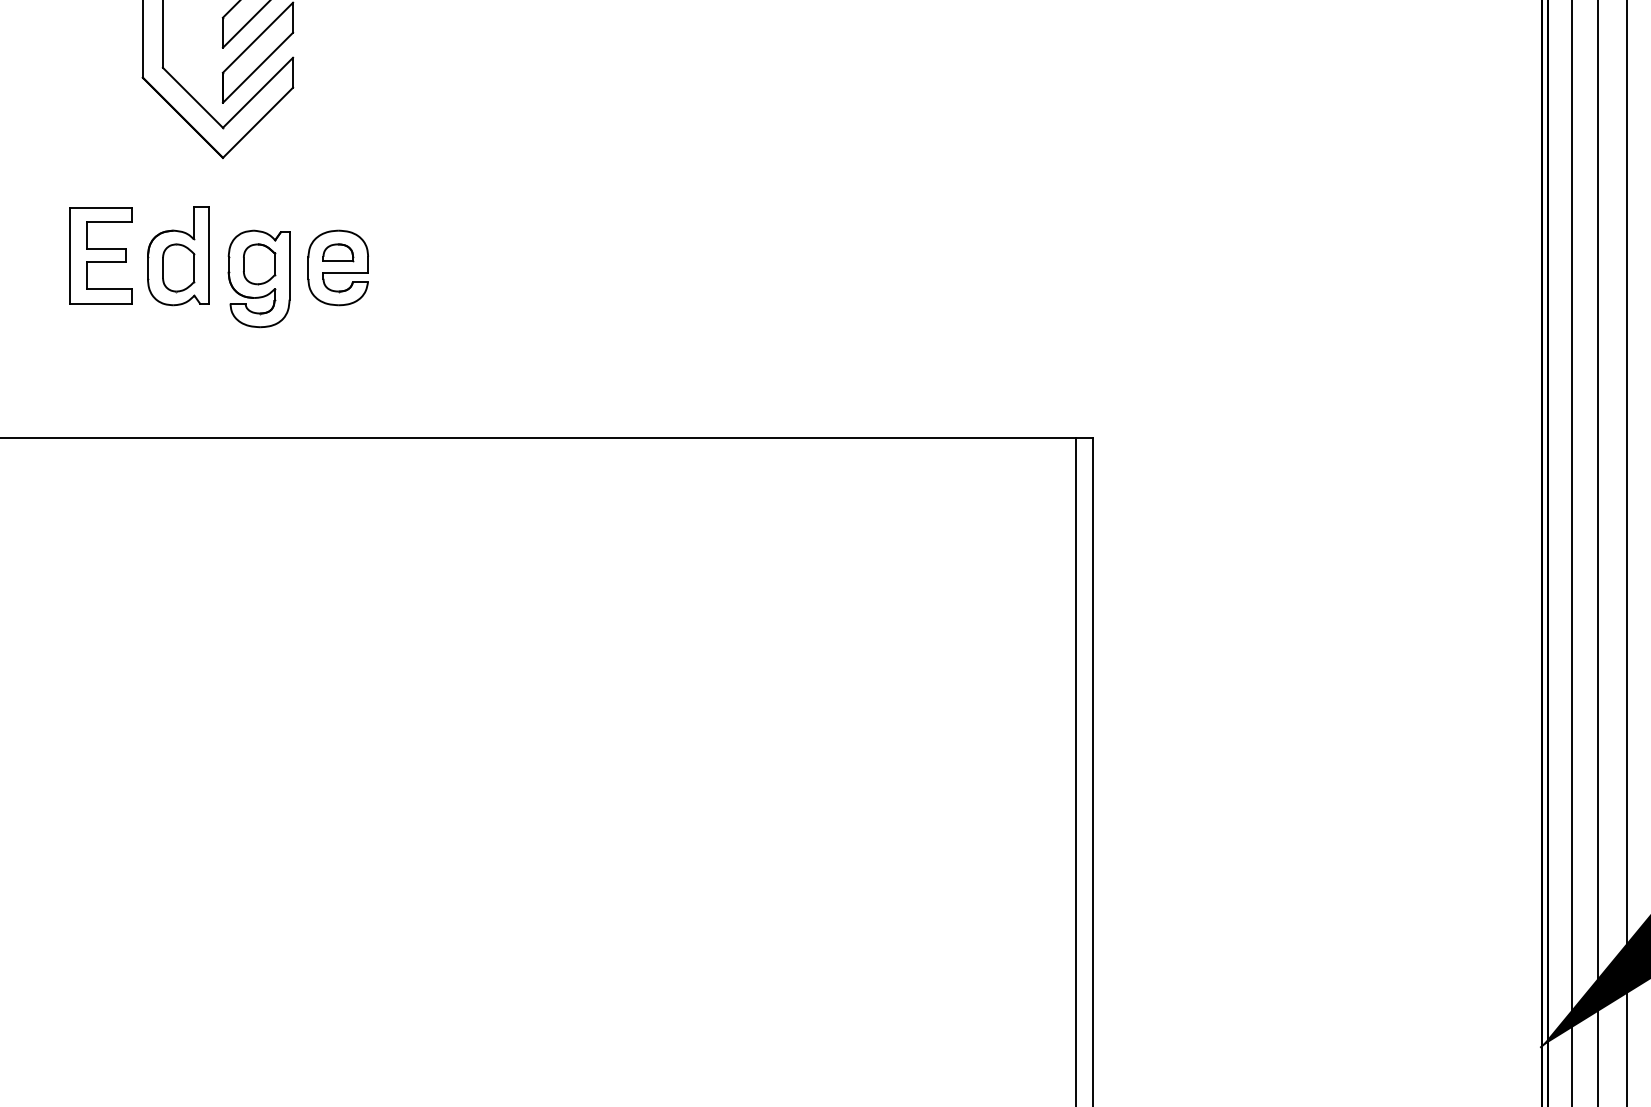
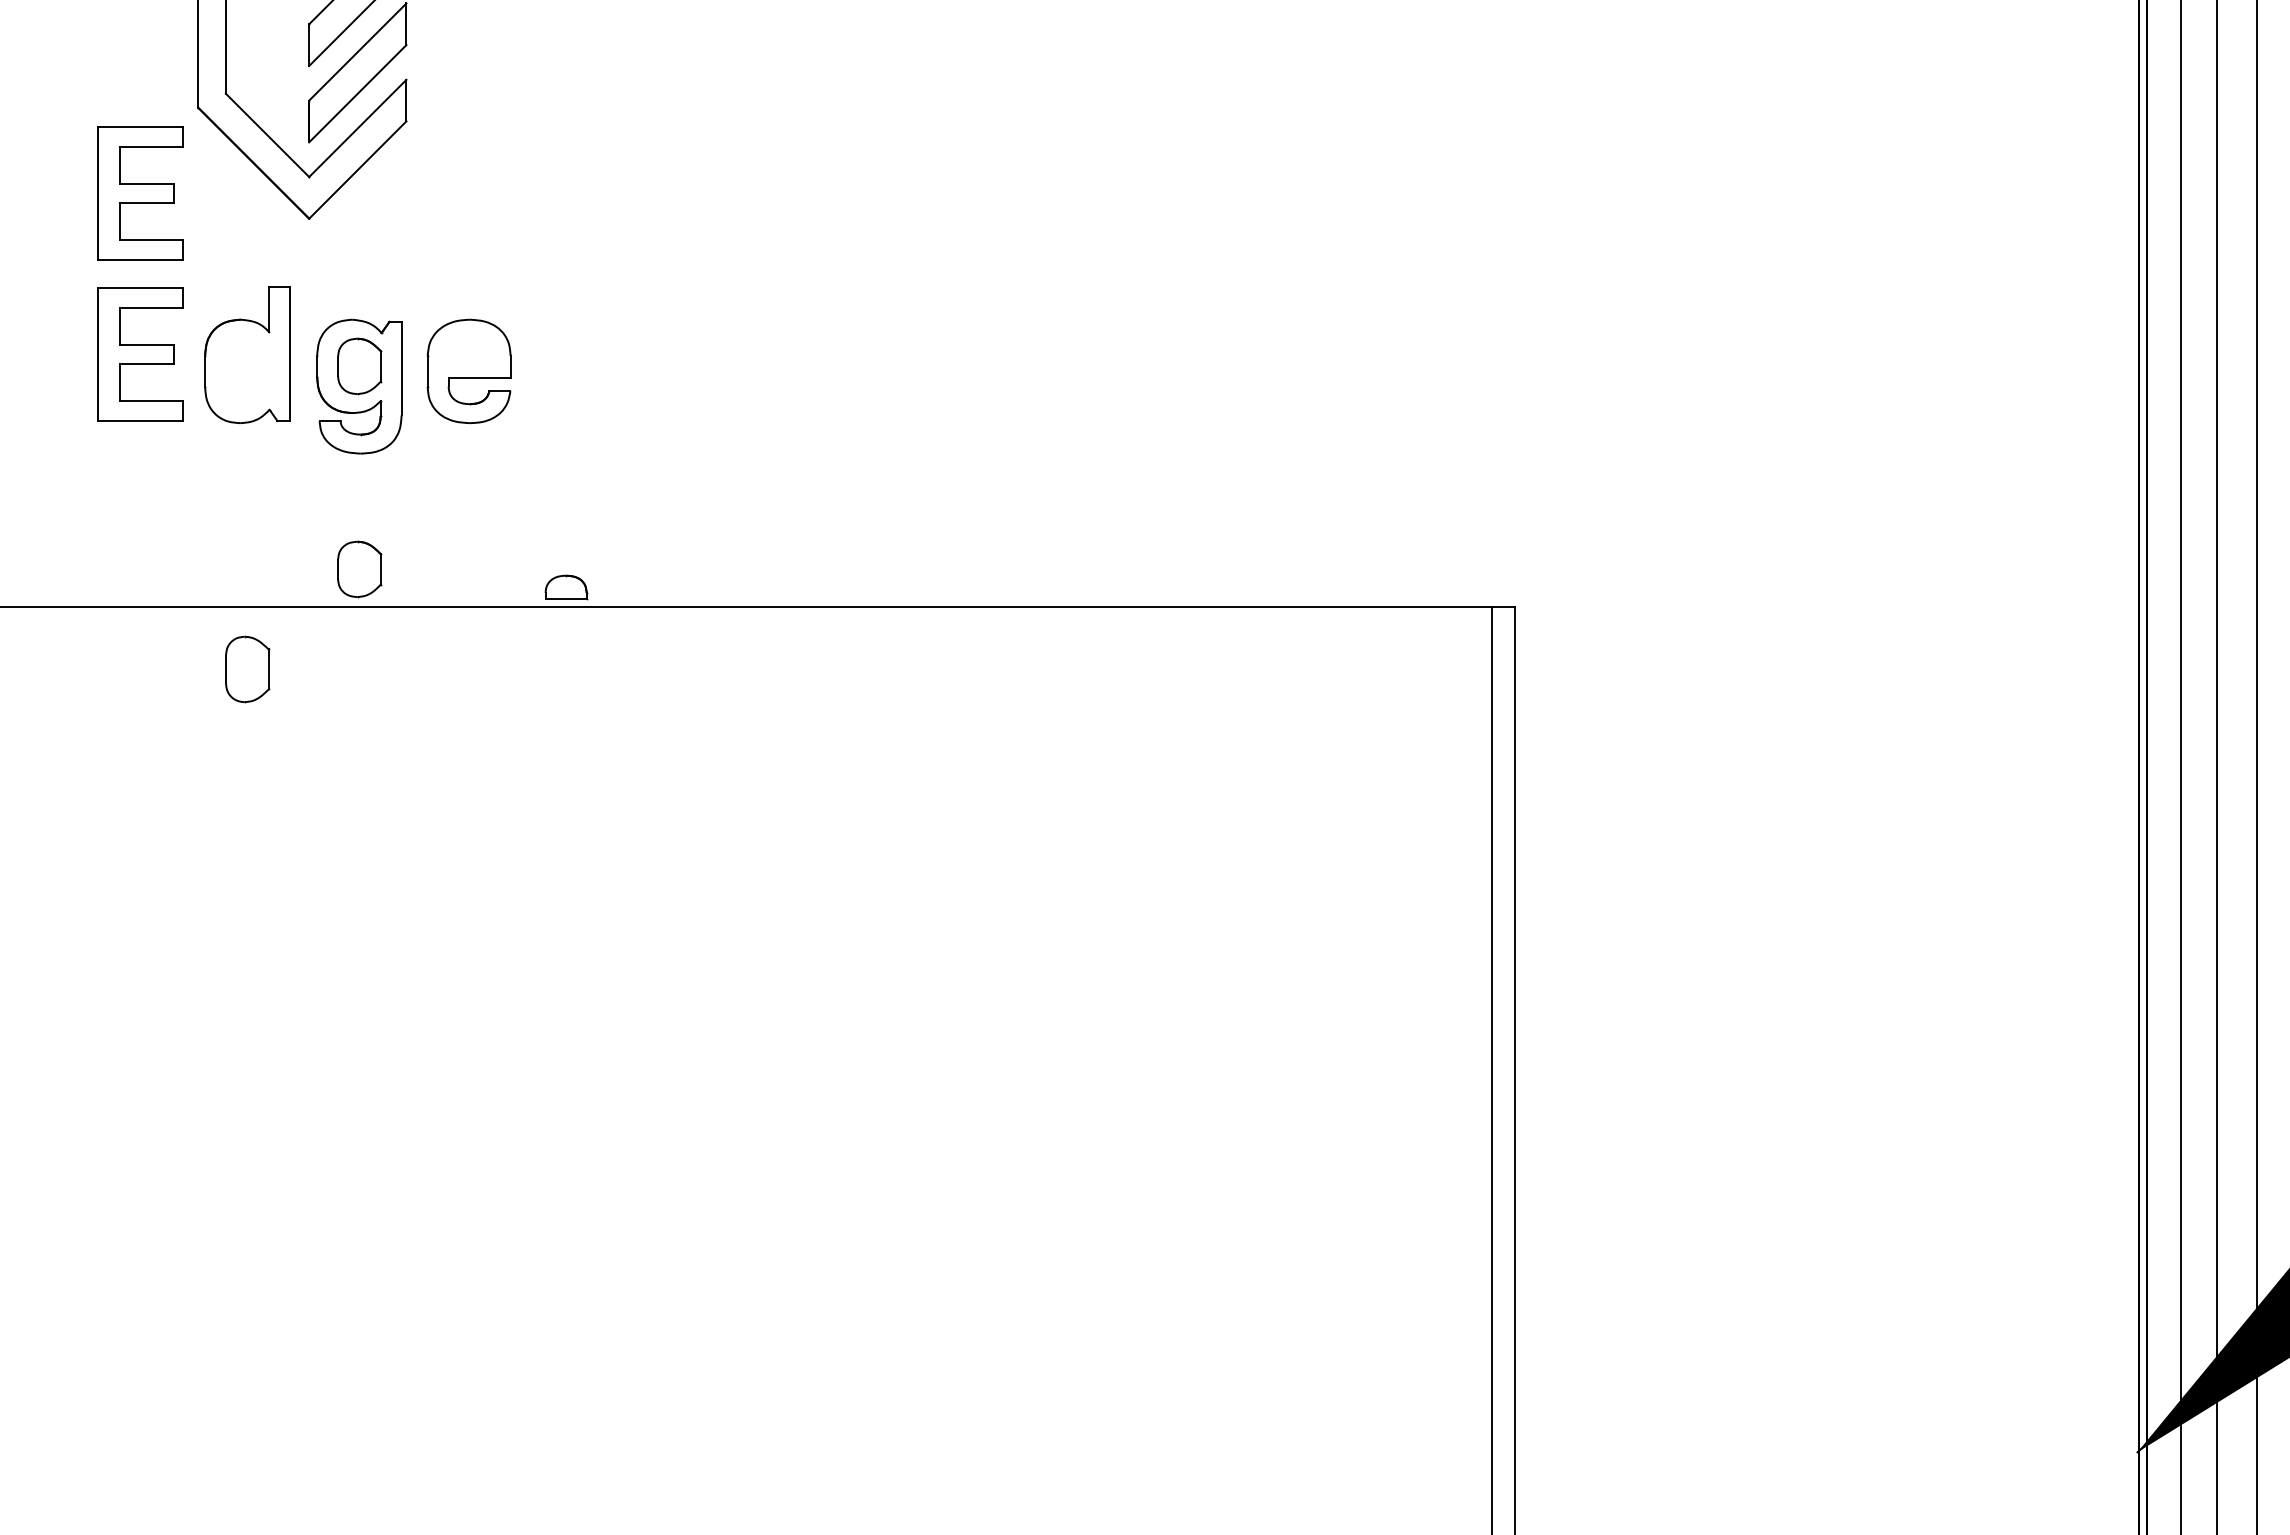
part: (101, 139) -> (140, 193), added
part: (338, 252) -> (566, 587), moved
part: (178, 268) -> (247, 669), moved
part: (259, 410) -> (359, 569), added

